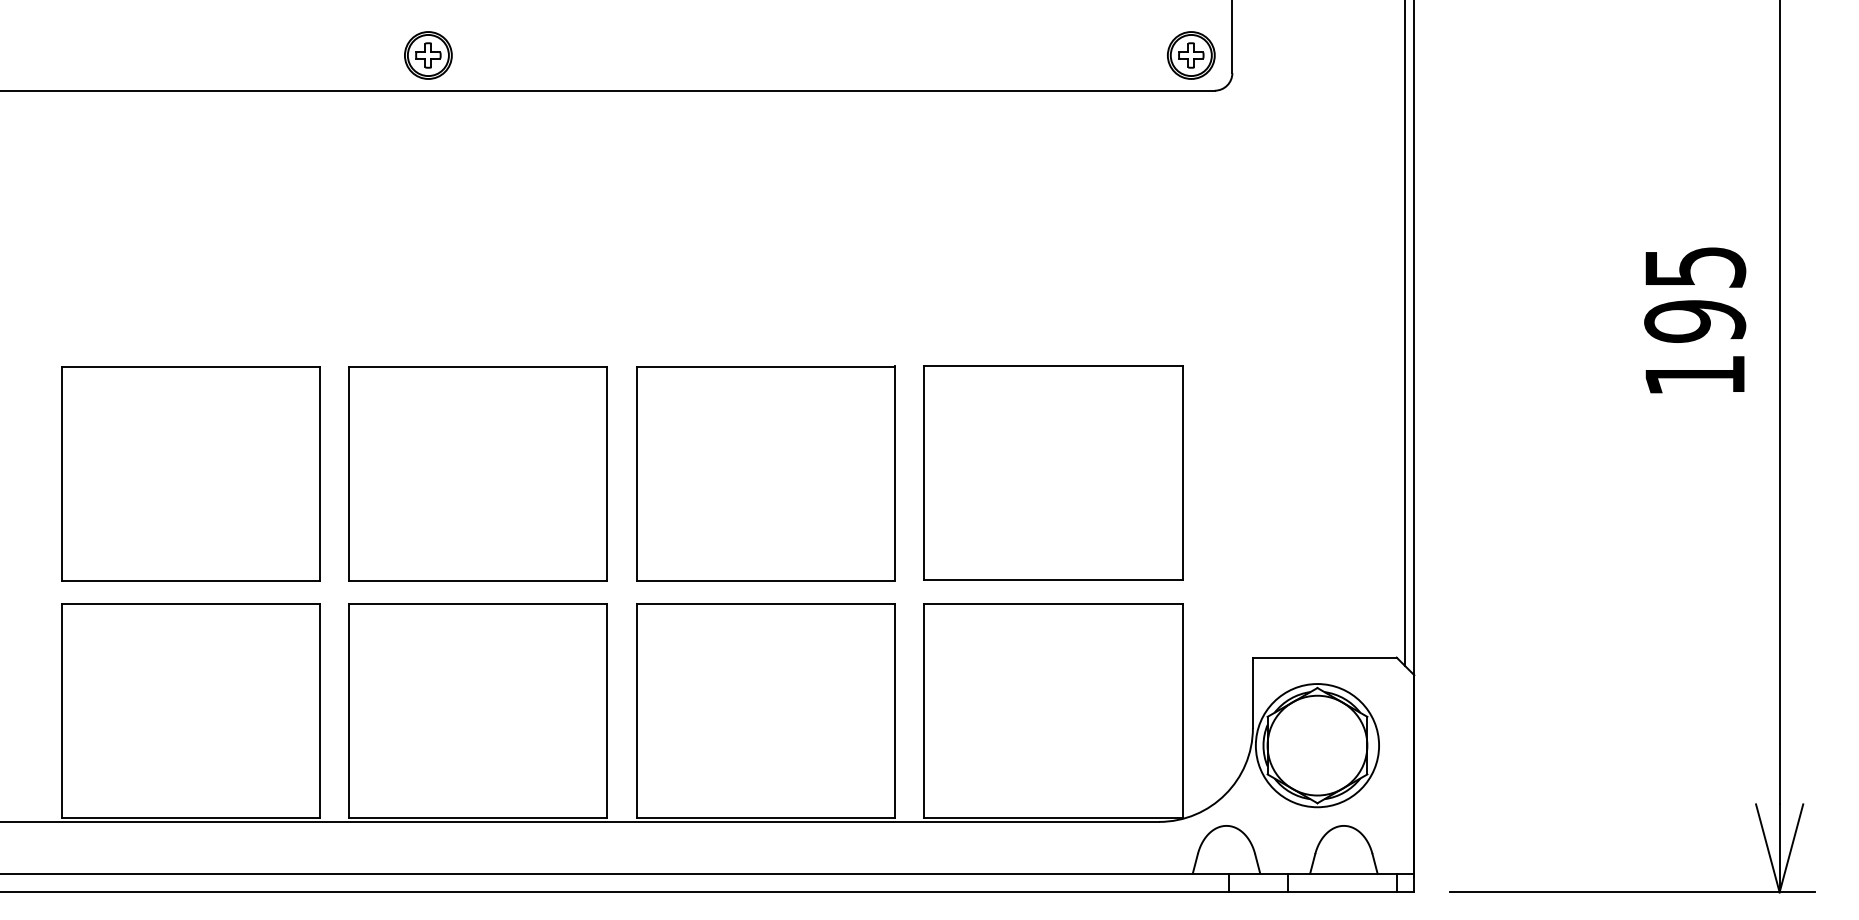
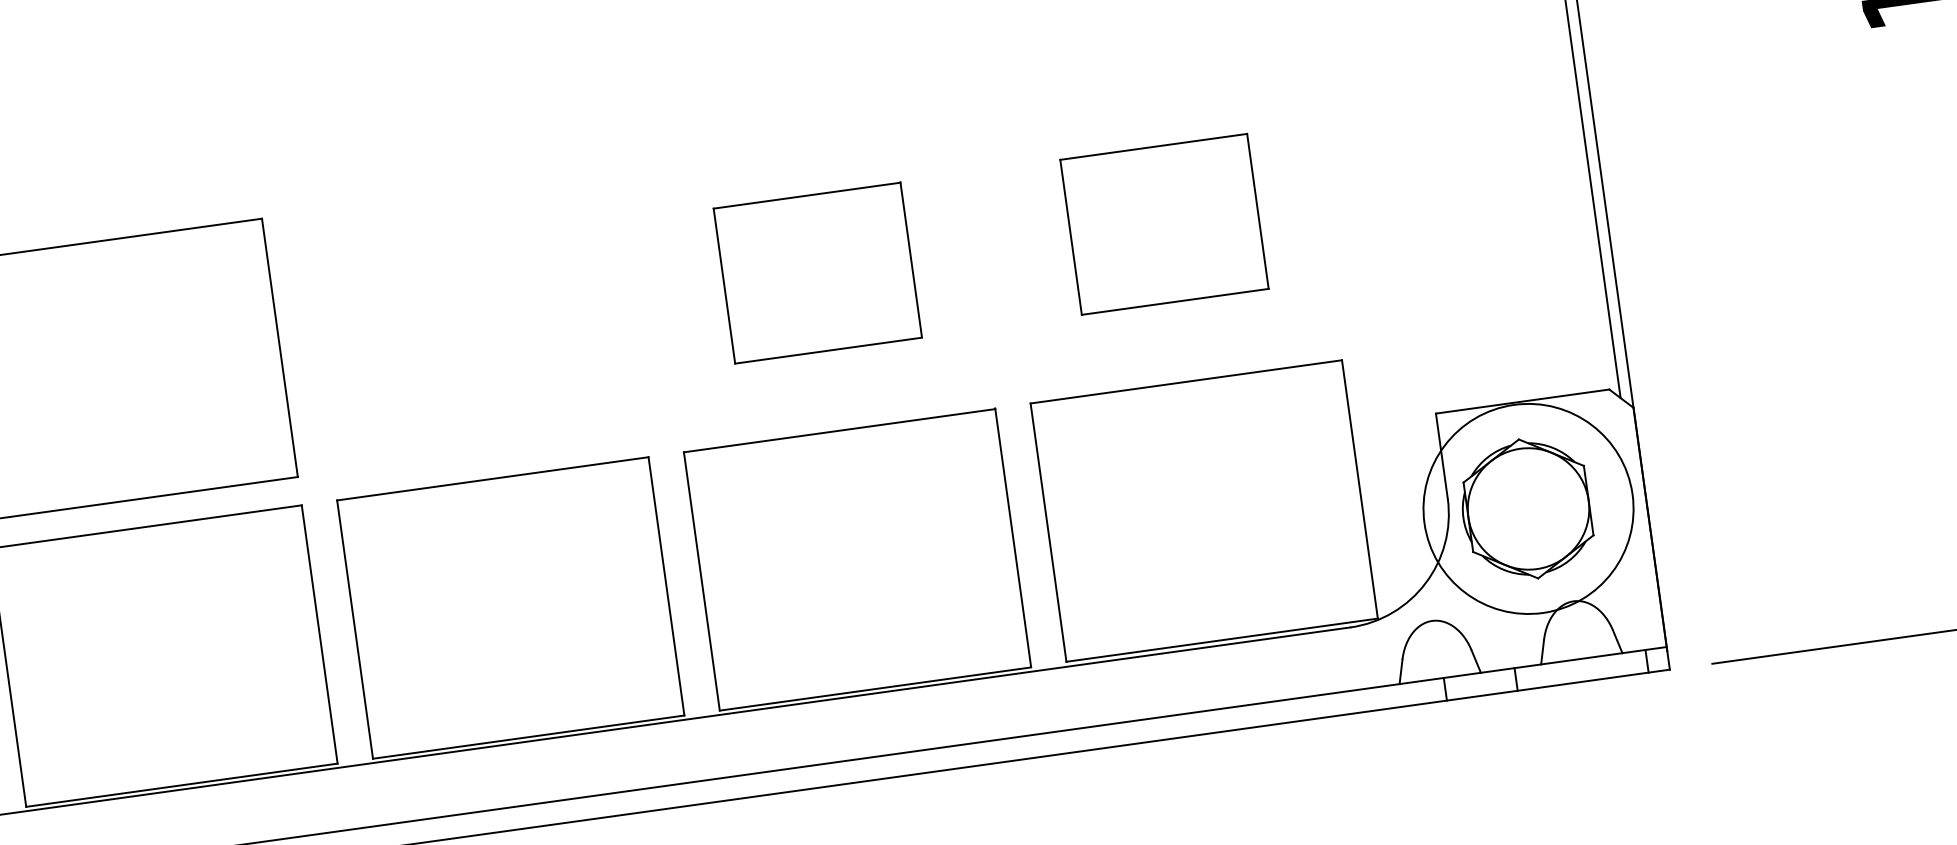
part: (1053, 472) -> (1164, 223), size x0.6
part: (477, 473) -> (470, 321), removed
part: (765, 473) -> (817, 273), size x0.6
circle: (1317, 745) -> (1528, 508), size x1.4

